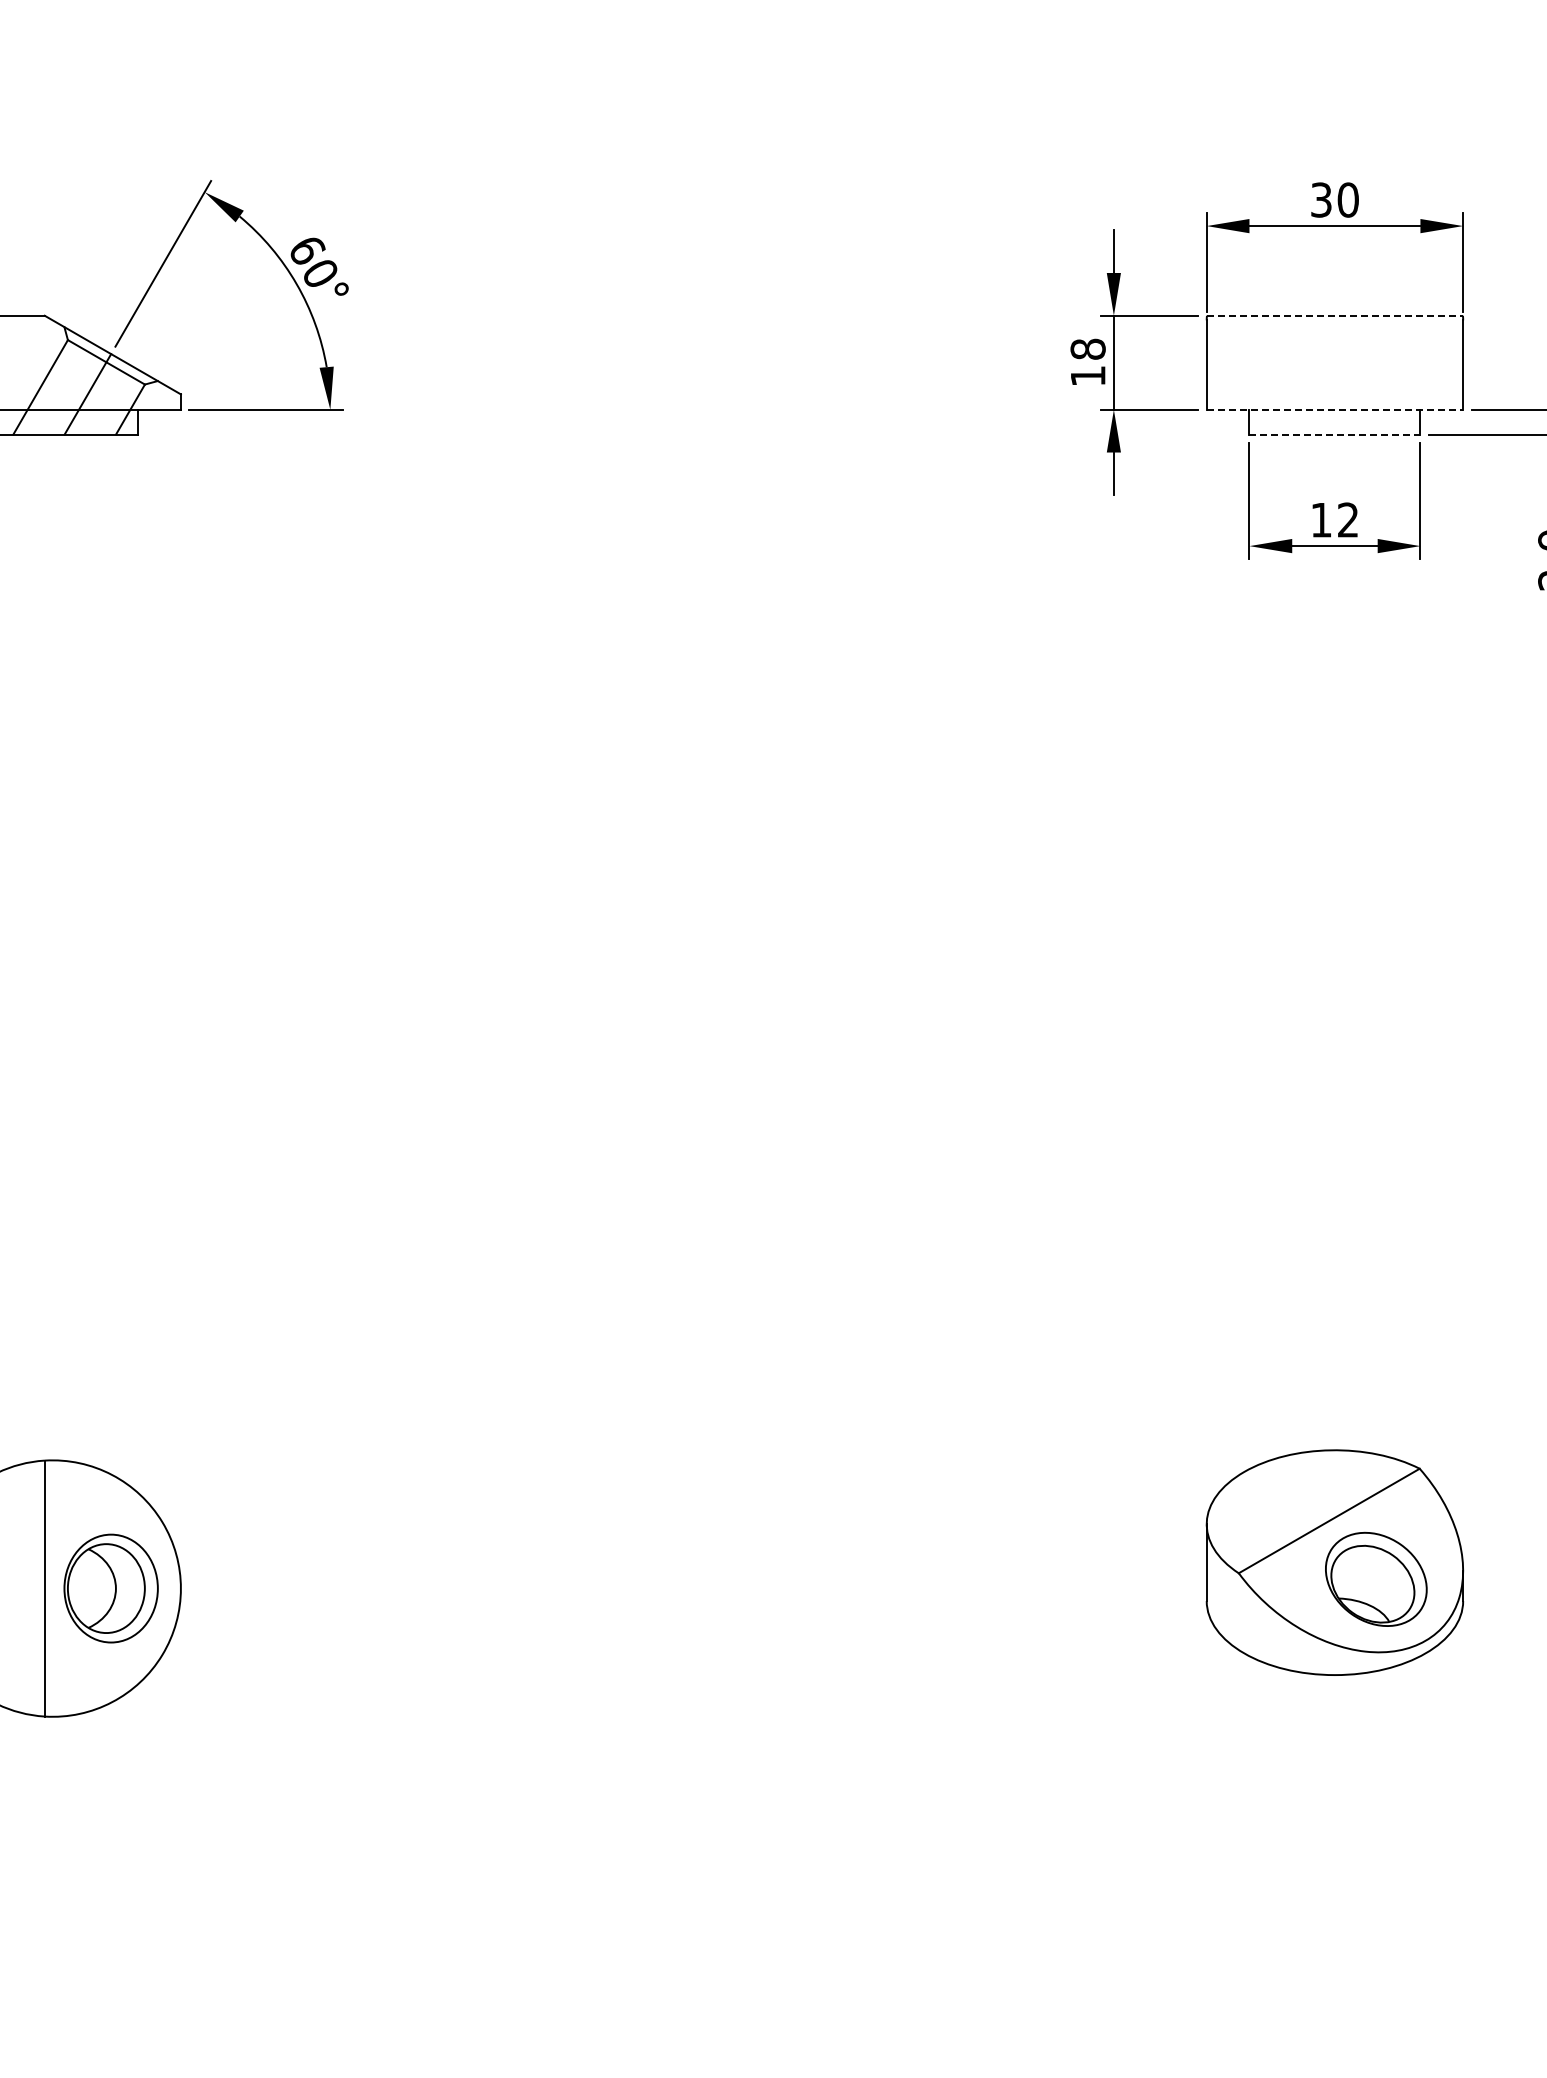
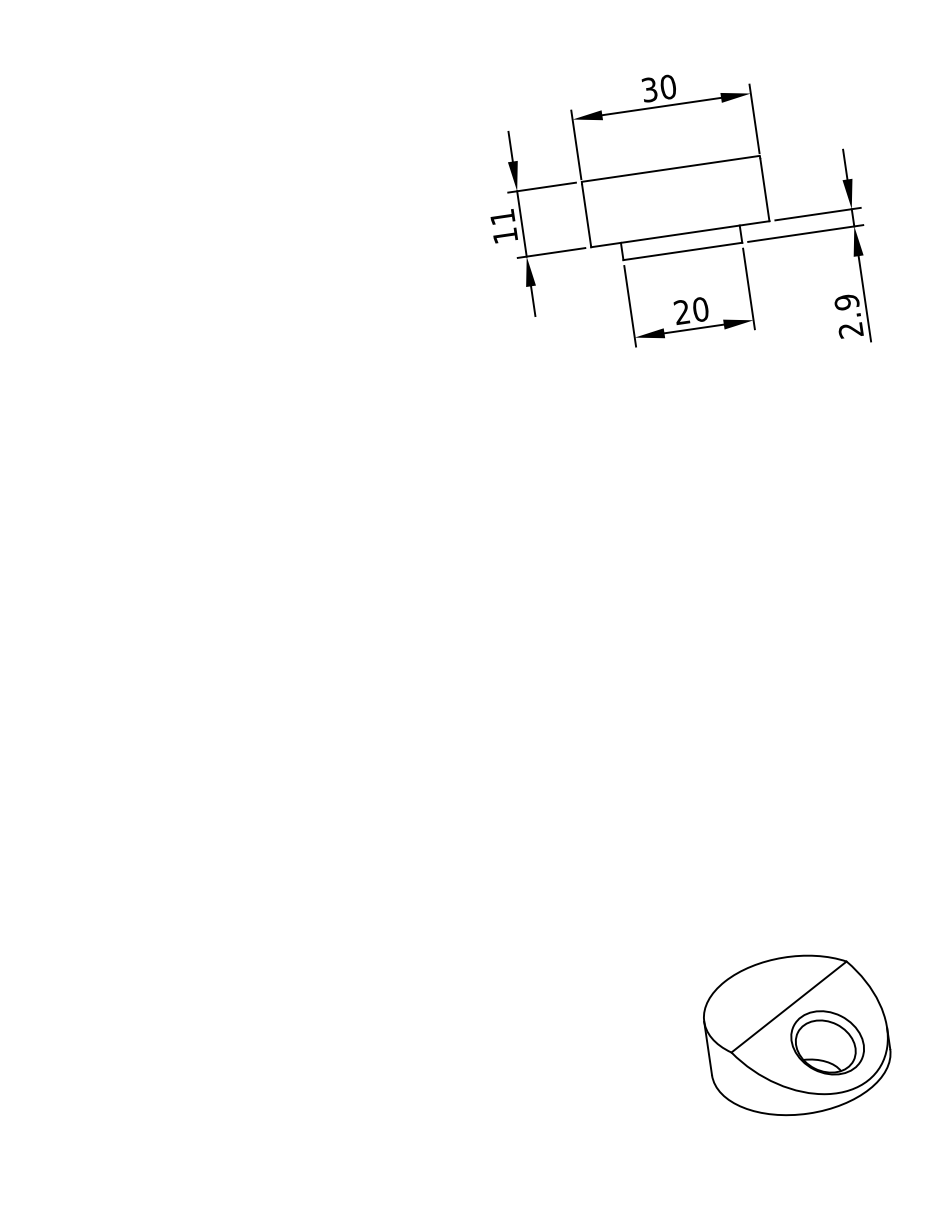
line: (1334, 315) -> (670, 168), dashed -> solid
text: (1087, 348) -> (502, 216), 18 -> 11
line: (1335, 409) -> (680, 233), dashed -> solid
line: (1335, 434) -> (683, 251), dashed -> solid
text: (1334, 519) -> (691, 310), 12 -> 20

